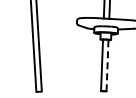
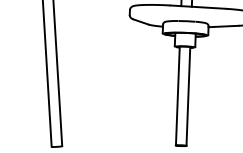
line: (107, 65) -> (188, 96), dashed -> solid

